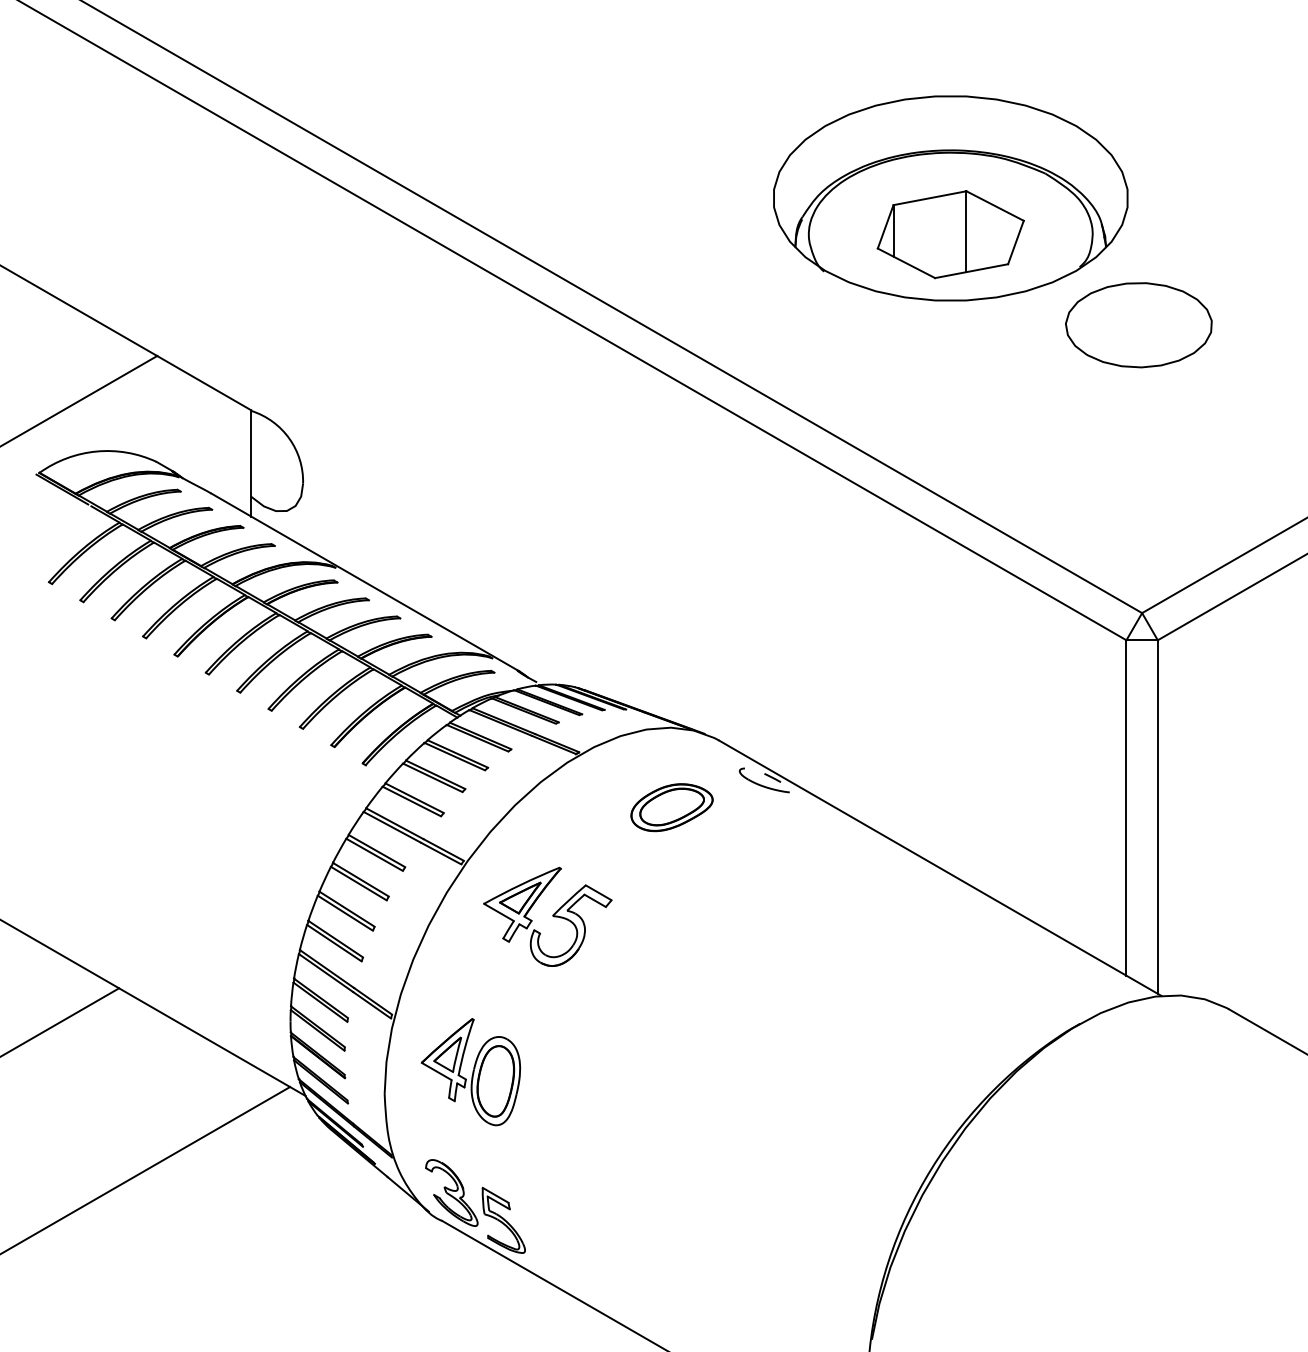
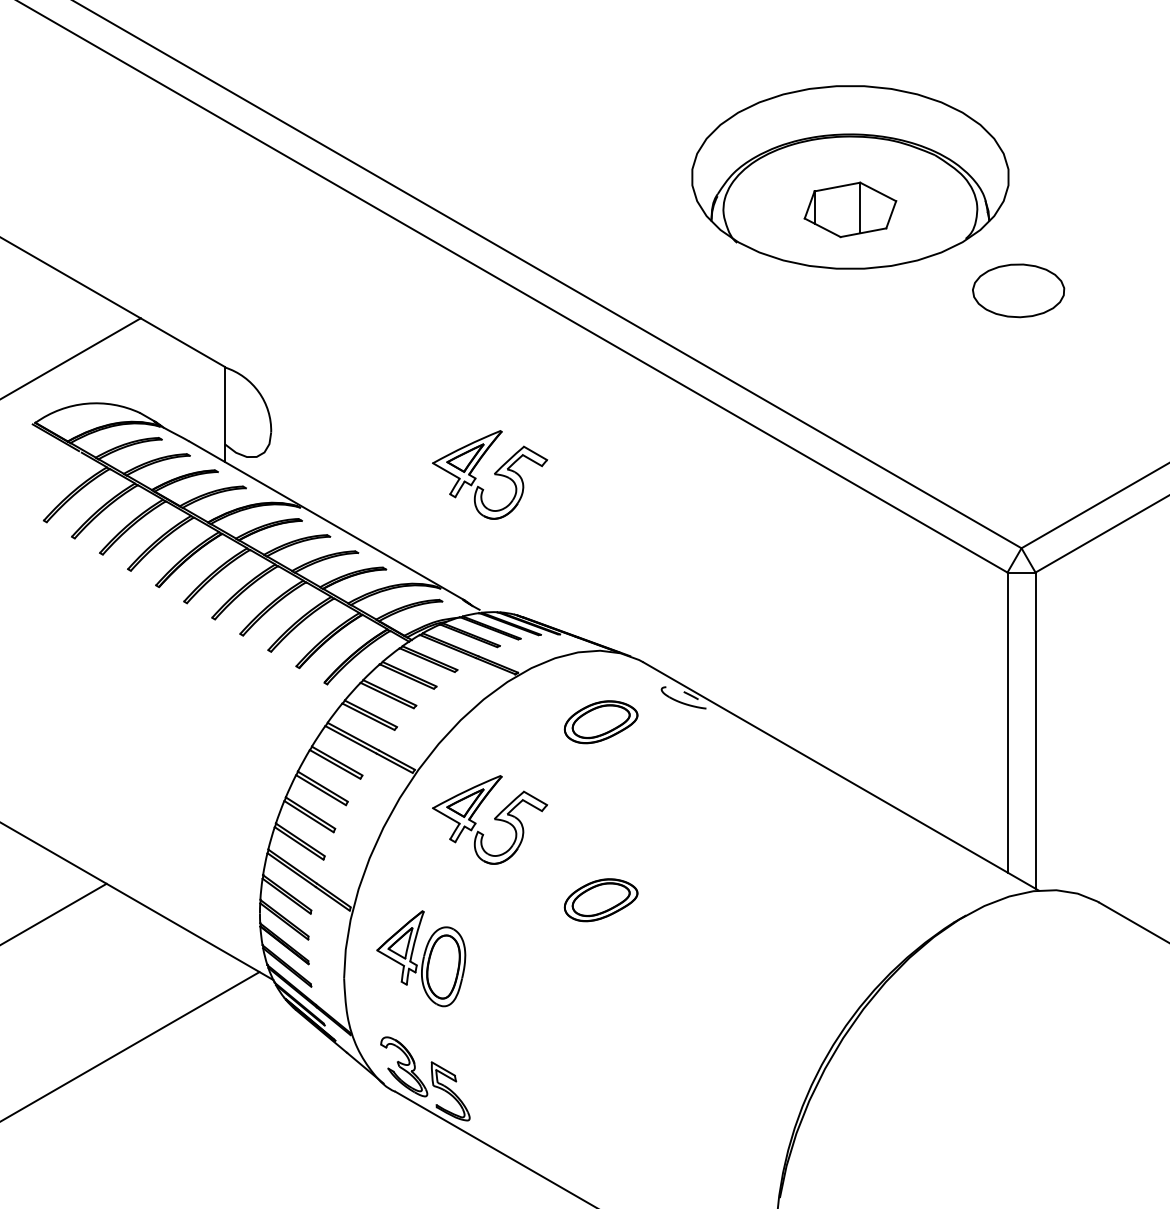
part: (950, 234) -> (850, 209), size x0.7
part: (1138, 324) -> (1018, 290), size x0.7
part: (548, 530) -> (490, 474), added
part: (671, 1006) -> (600, 900), added

